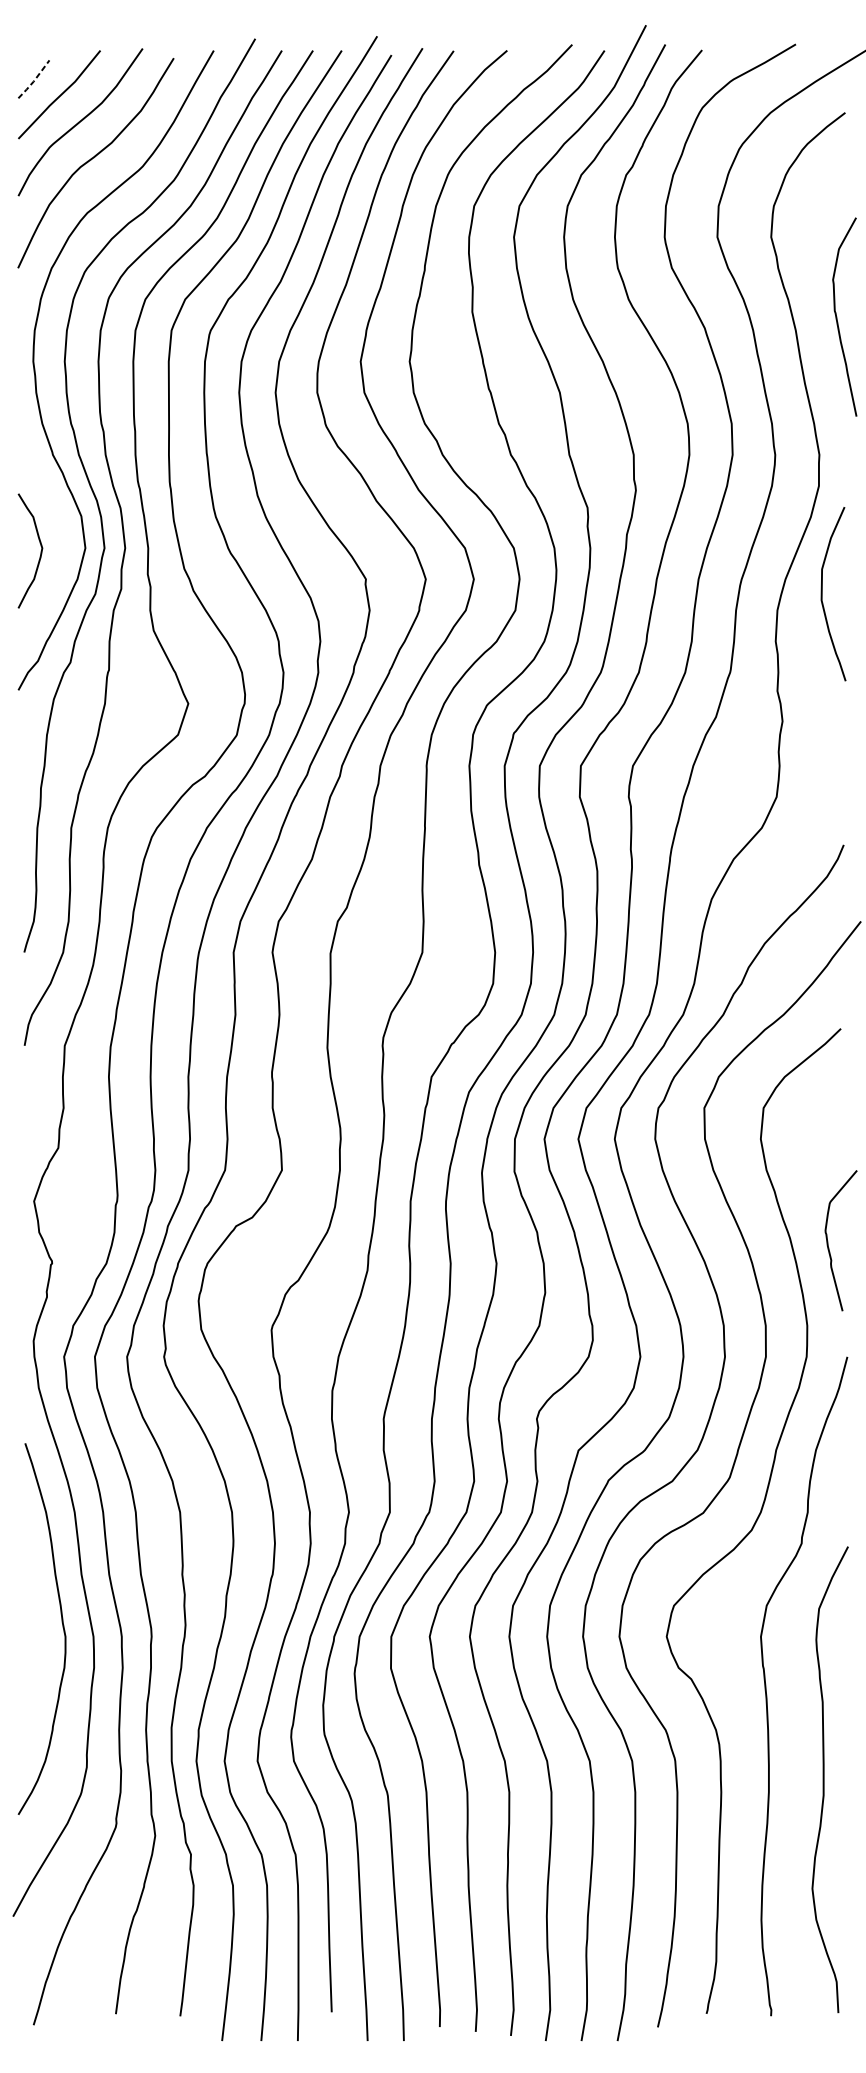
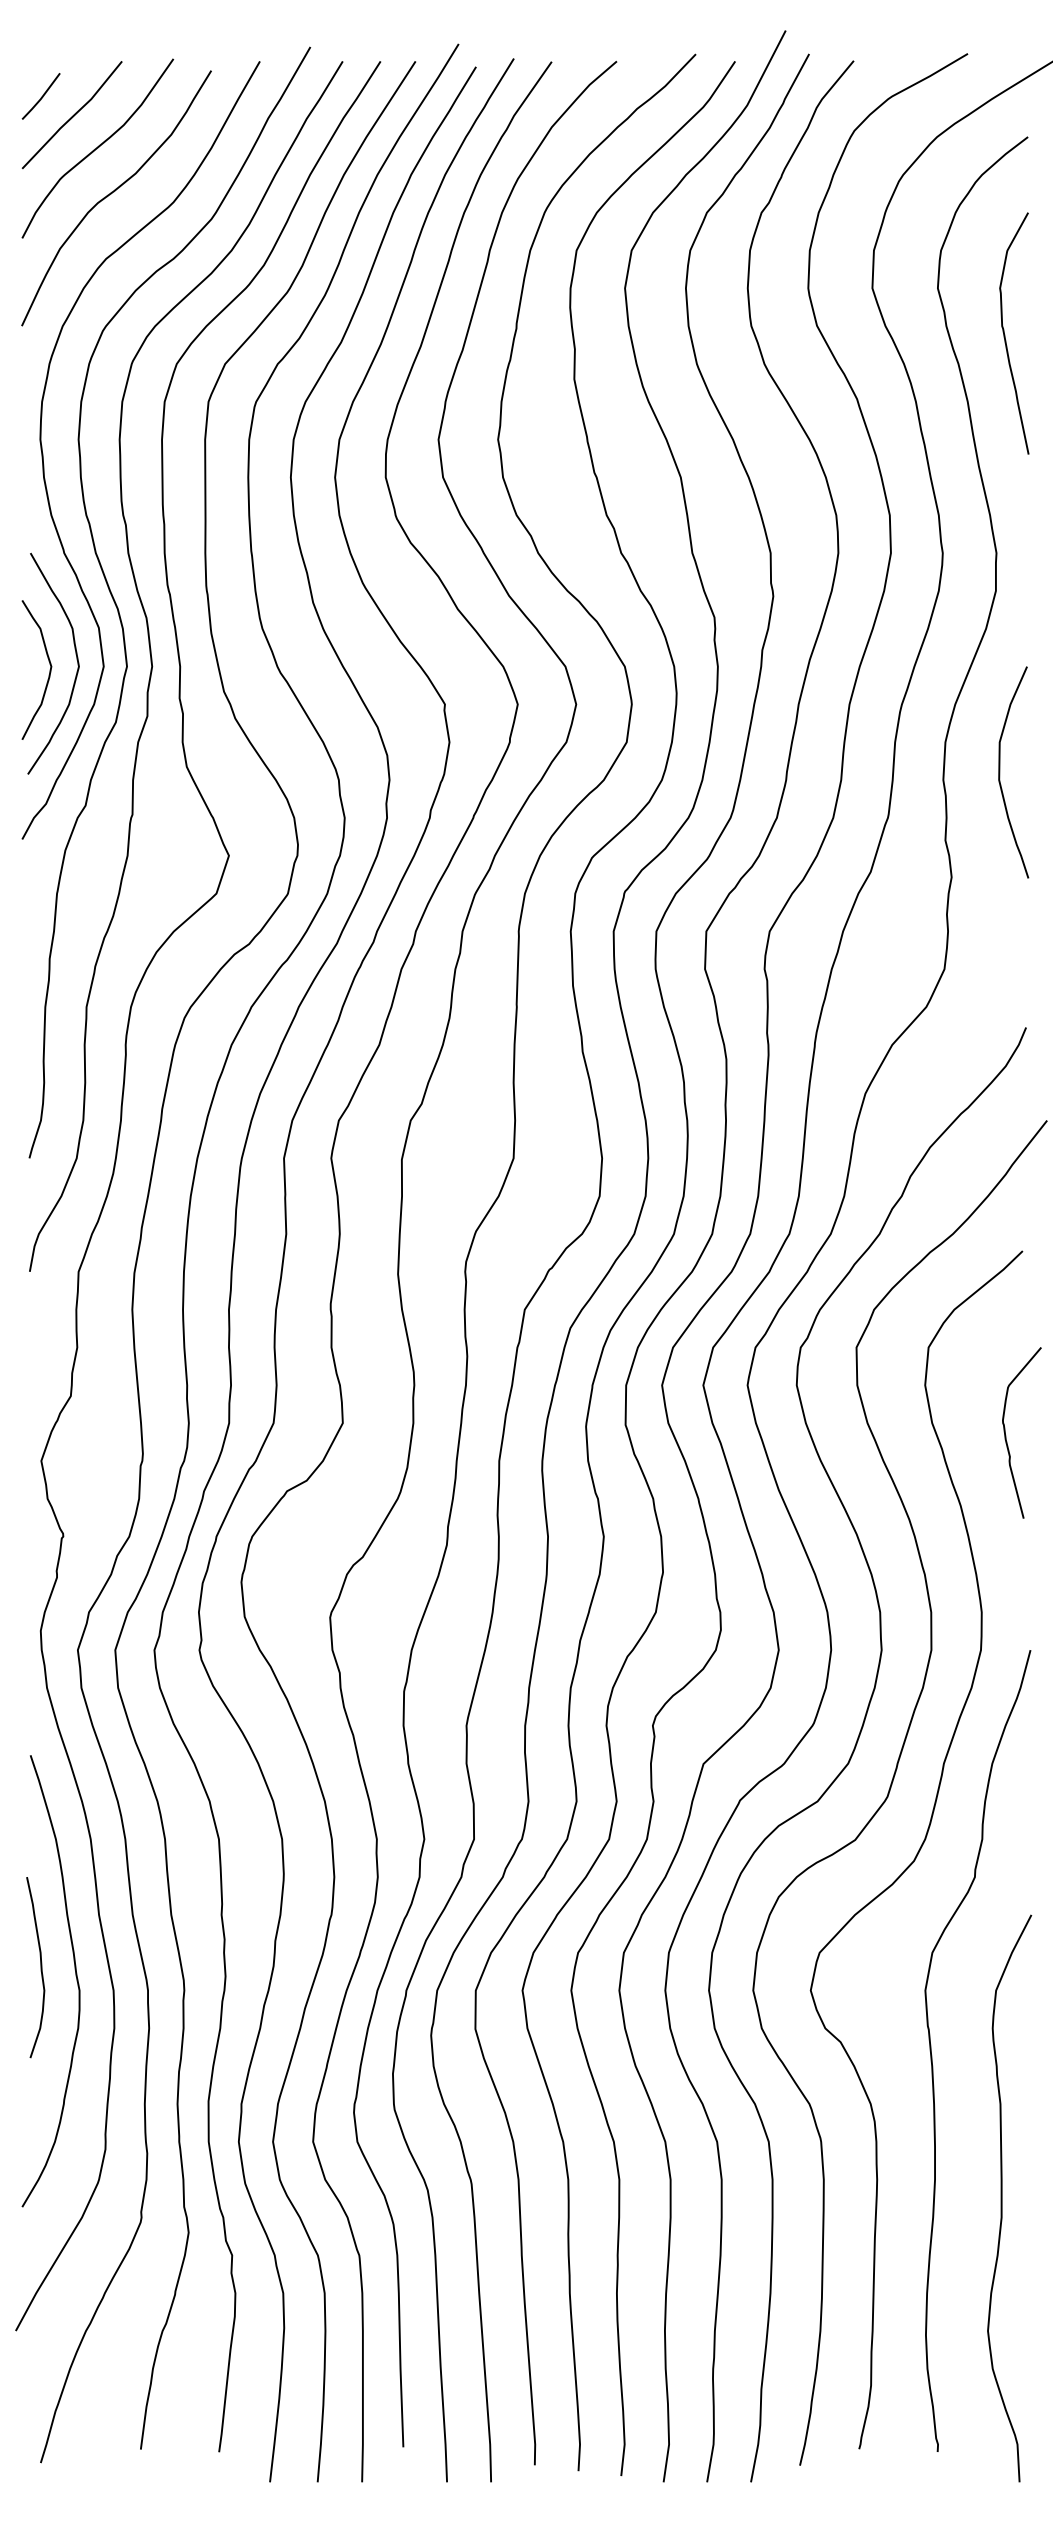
line: (34, 81) -> (41, 98), dashed -> solid
curve: (837, 317) -> (1005, 334), moved
curve: (63, 542) -> (76, 659), added
curve: (822, 594) -> (1000, 772), moved
curve: (828, 1242) -> (1006, 1435), moved
curve: (33, 1617) -> (40, 1967), added
curve: (824, 1779) -> (1002, 2198), moved

